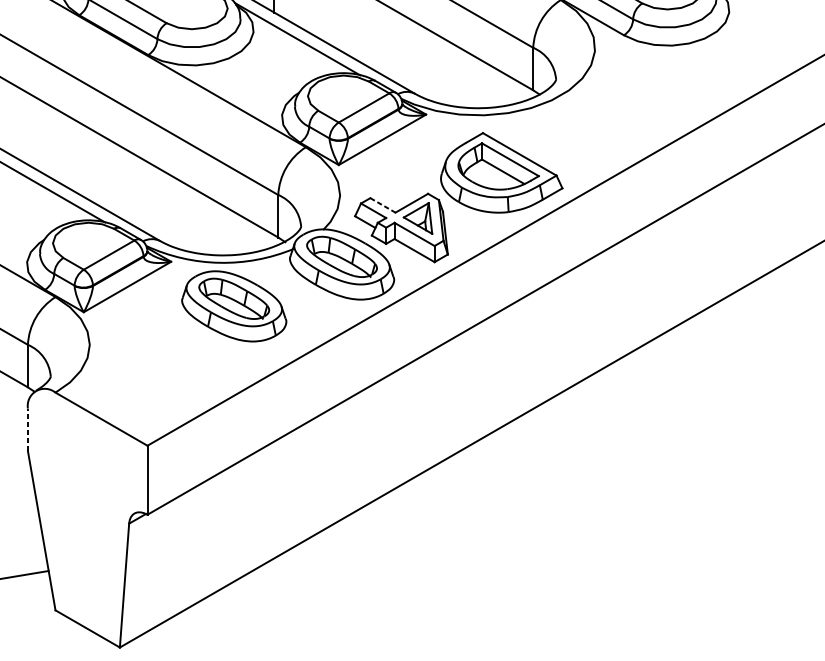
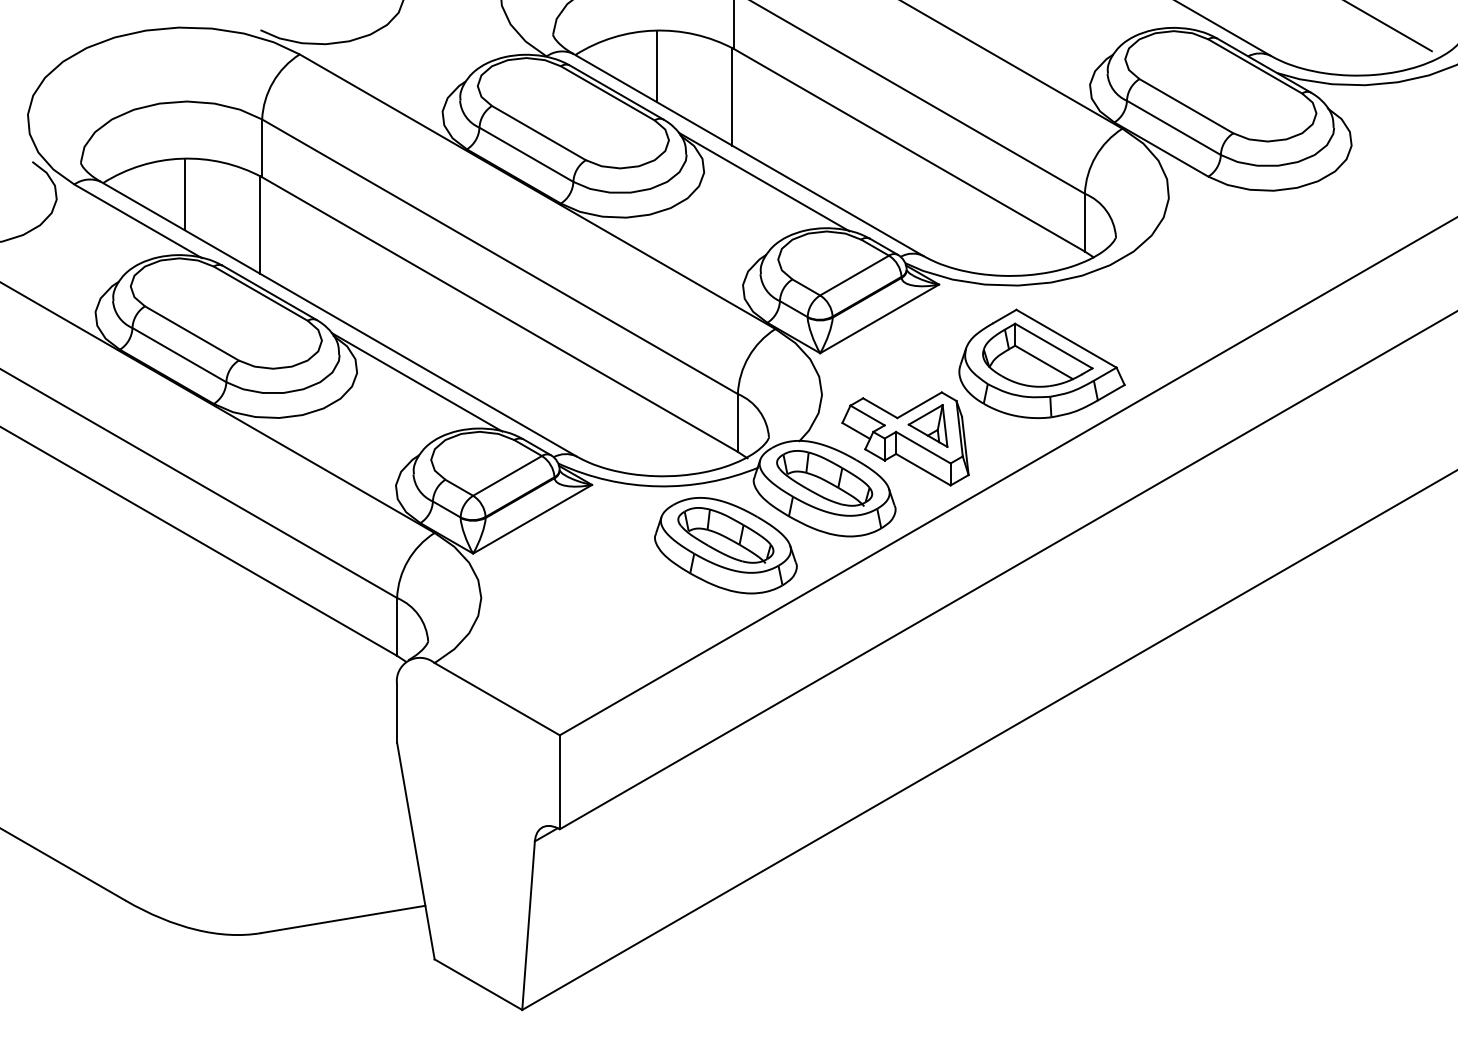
line: (383, 205) -> (880, 408), dashed -> solid
part: (233, 306) -> (725, 545), moved
line: (28, 429) -> (397, 713), dashed -> solid

